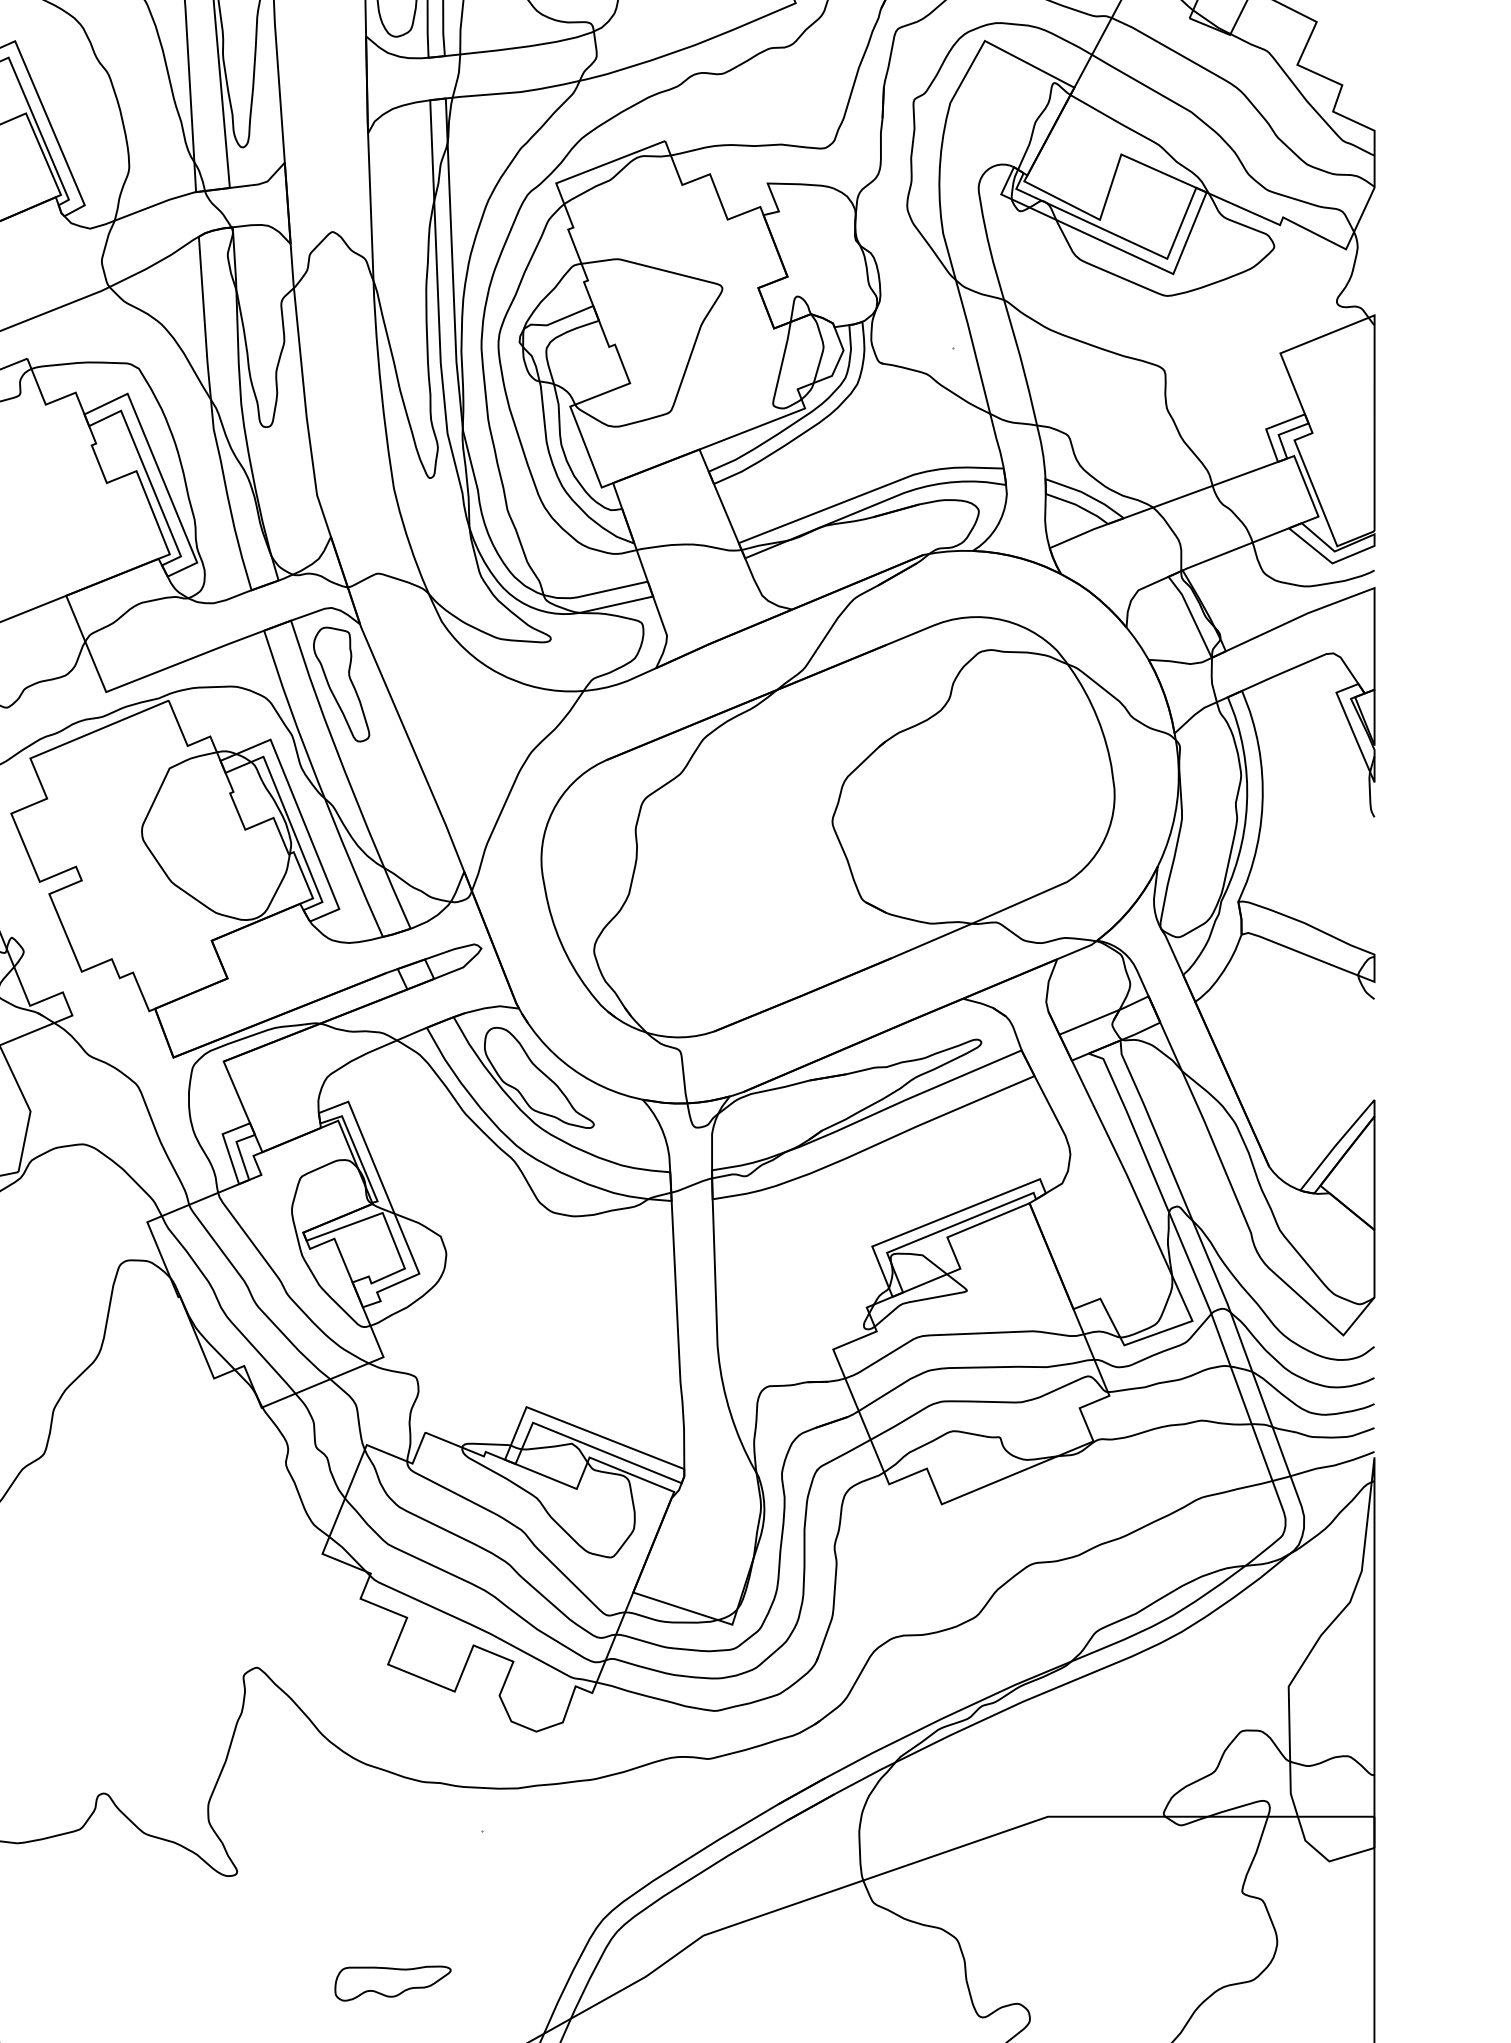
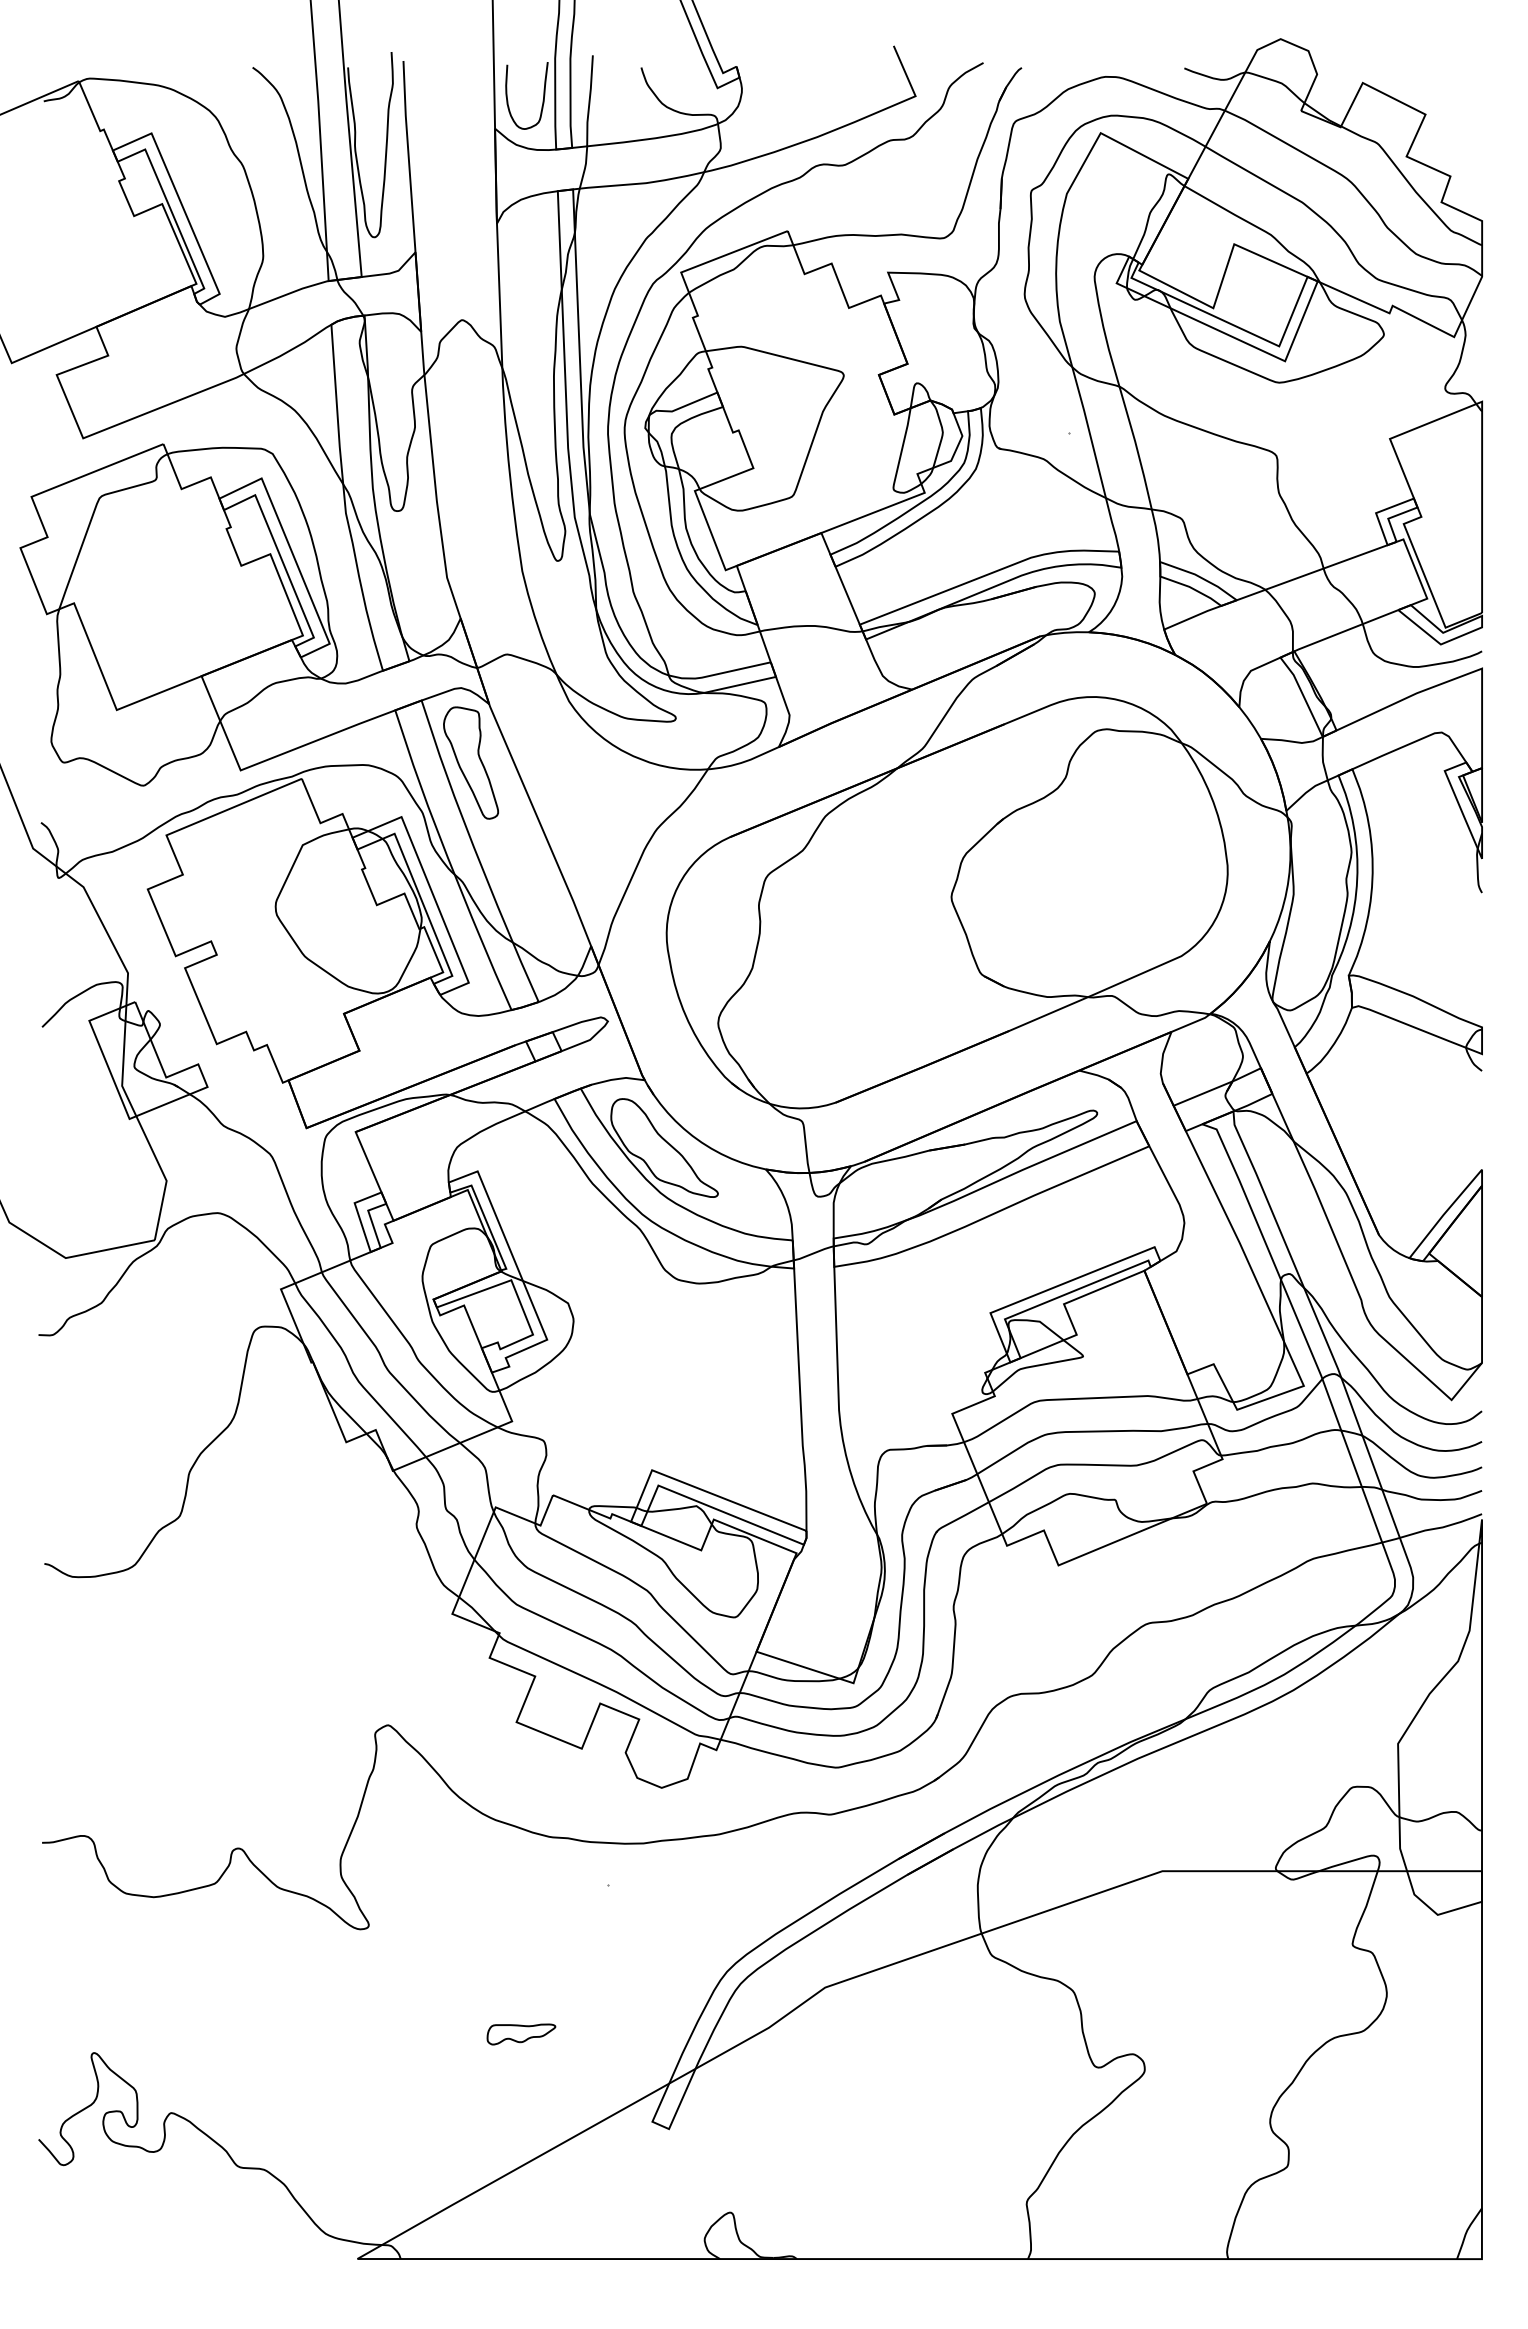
part: (393, 1983) -> (521, 2034), size x0.6

